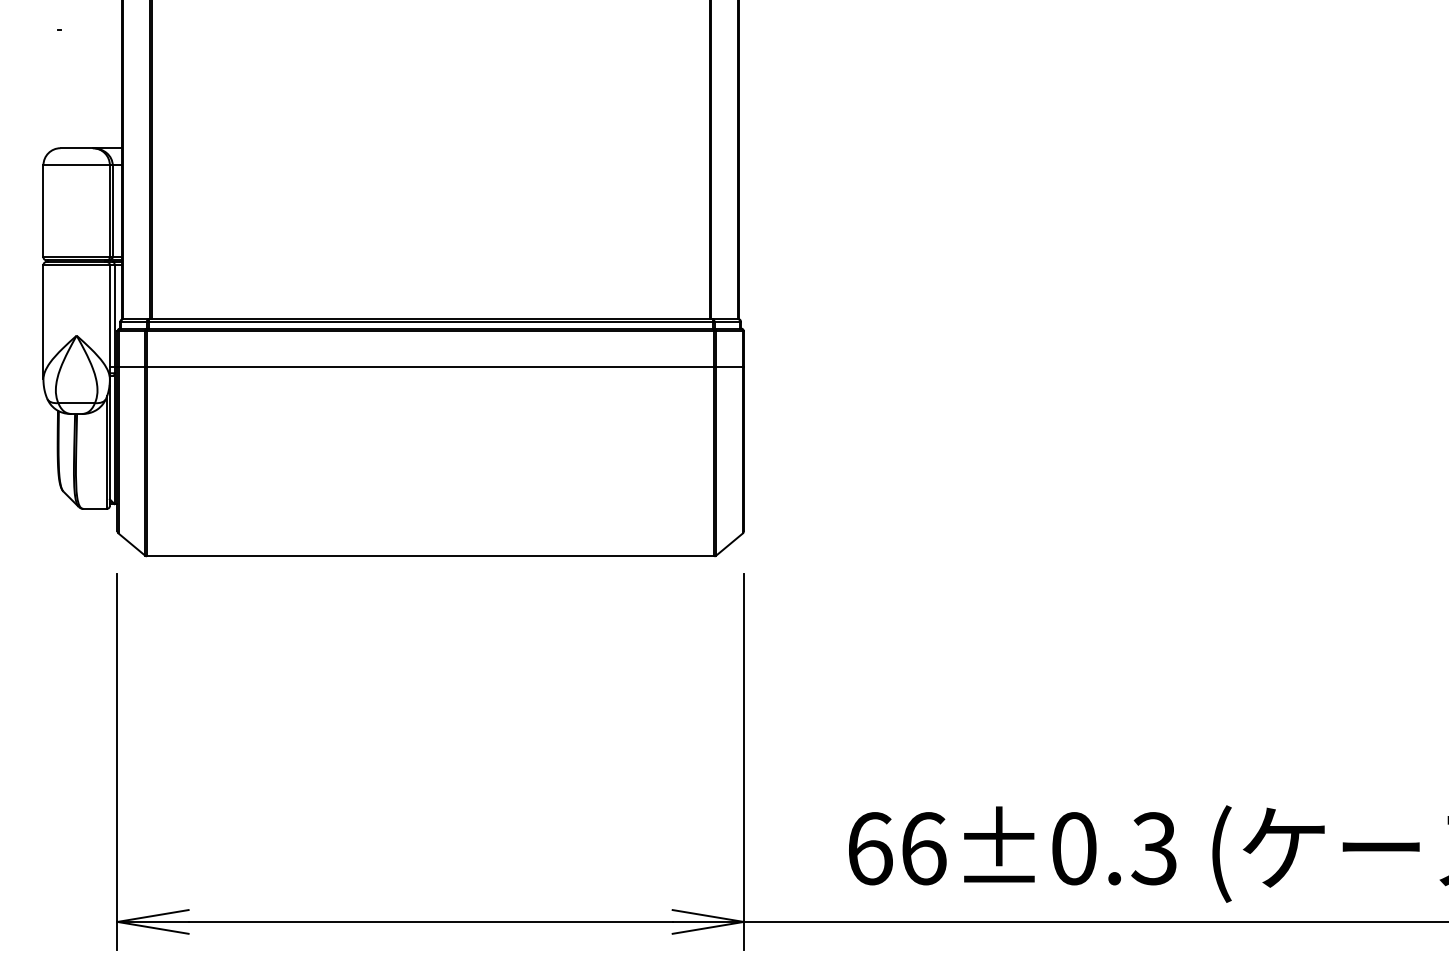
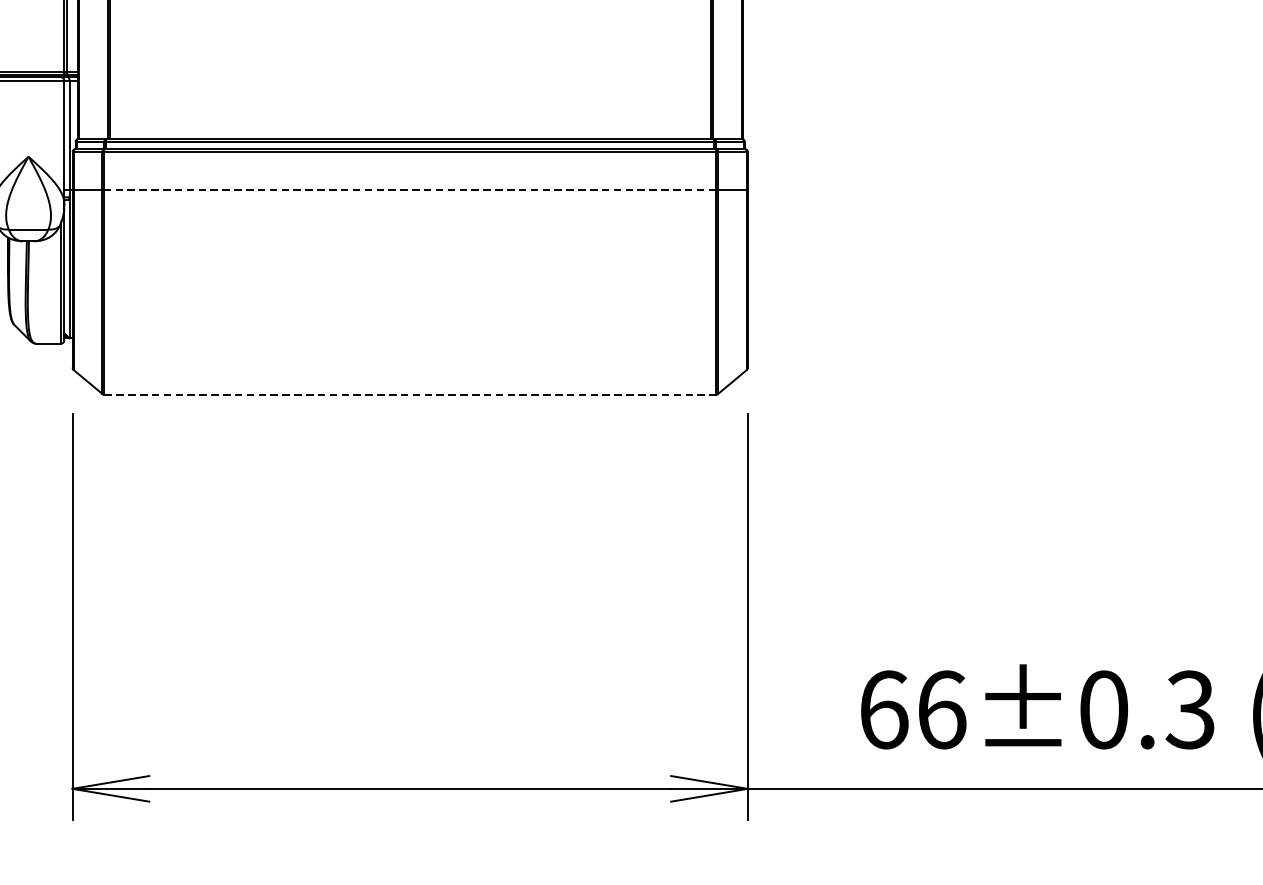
line: (430, 366) -> (410, 190), solid -> dashed
line: (430, 556) -> (410, 394), solid -> dashed

